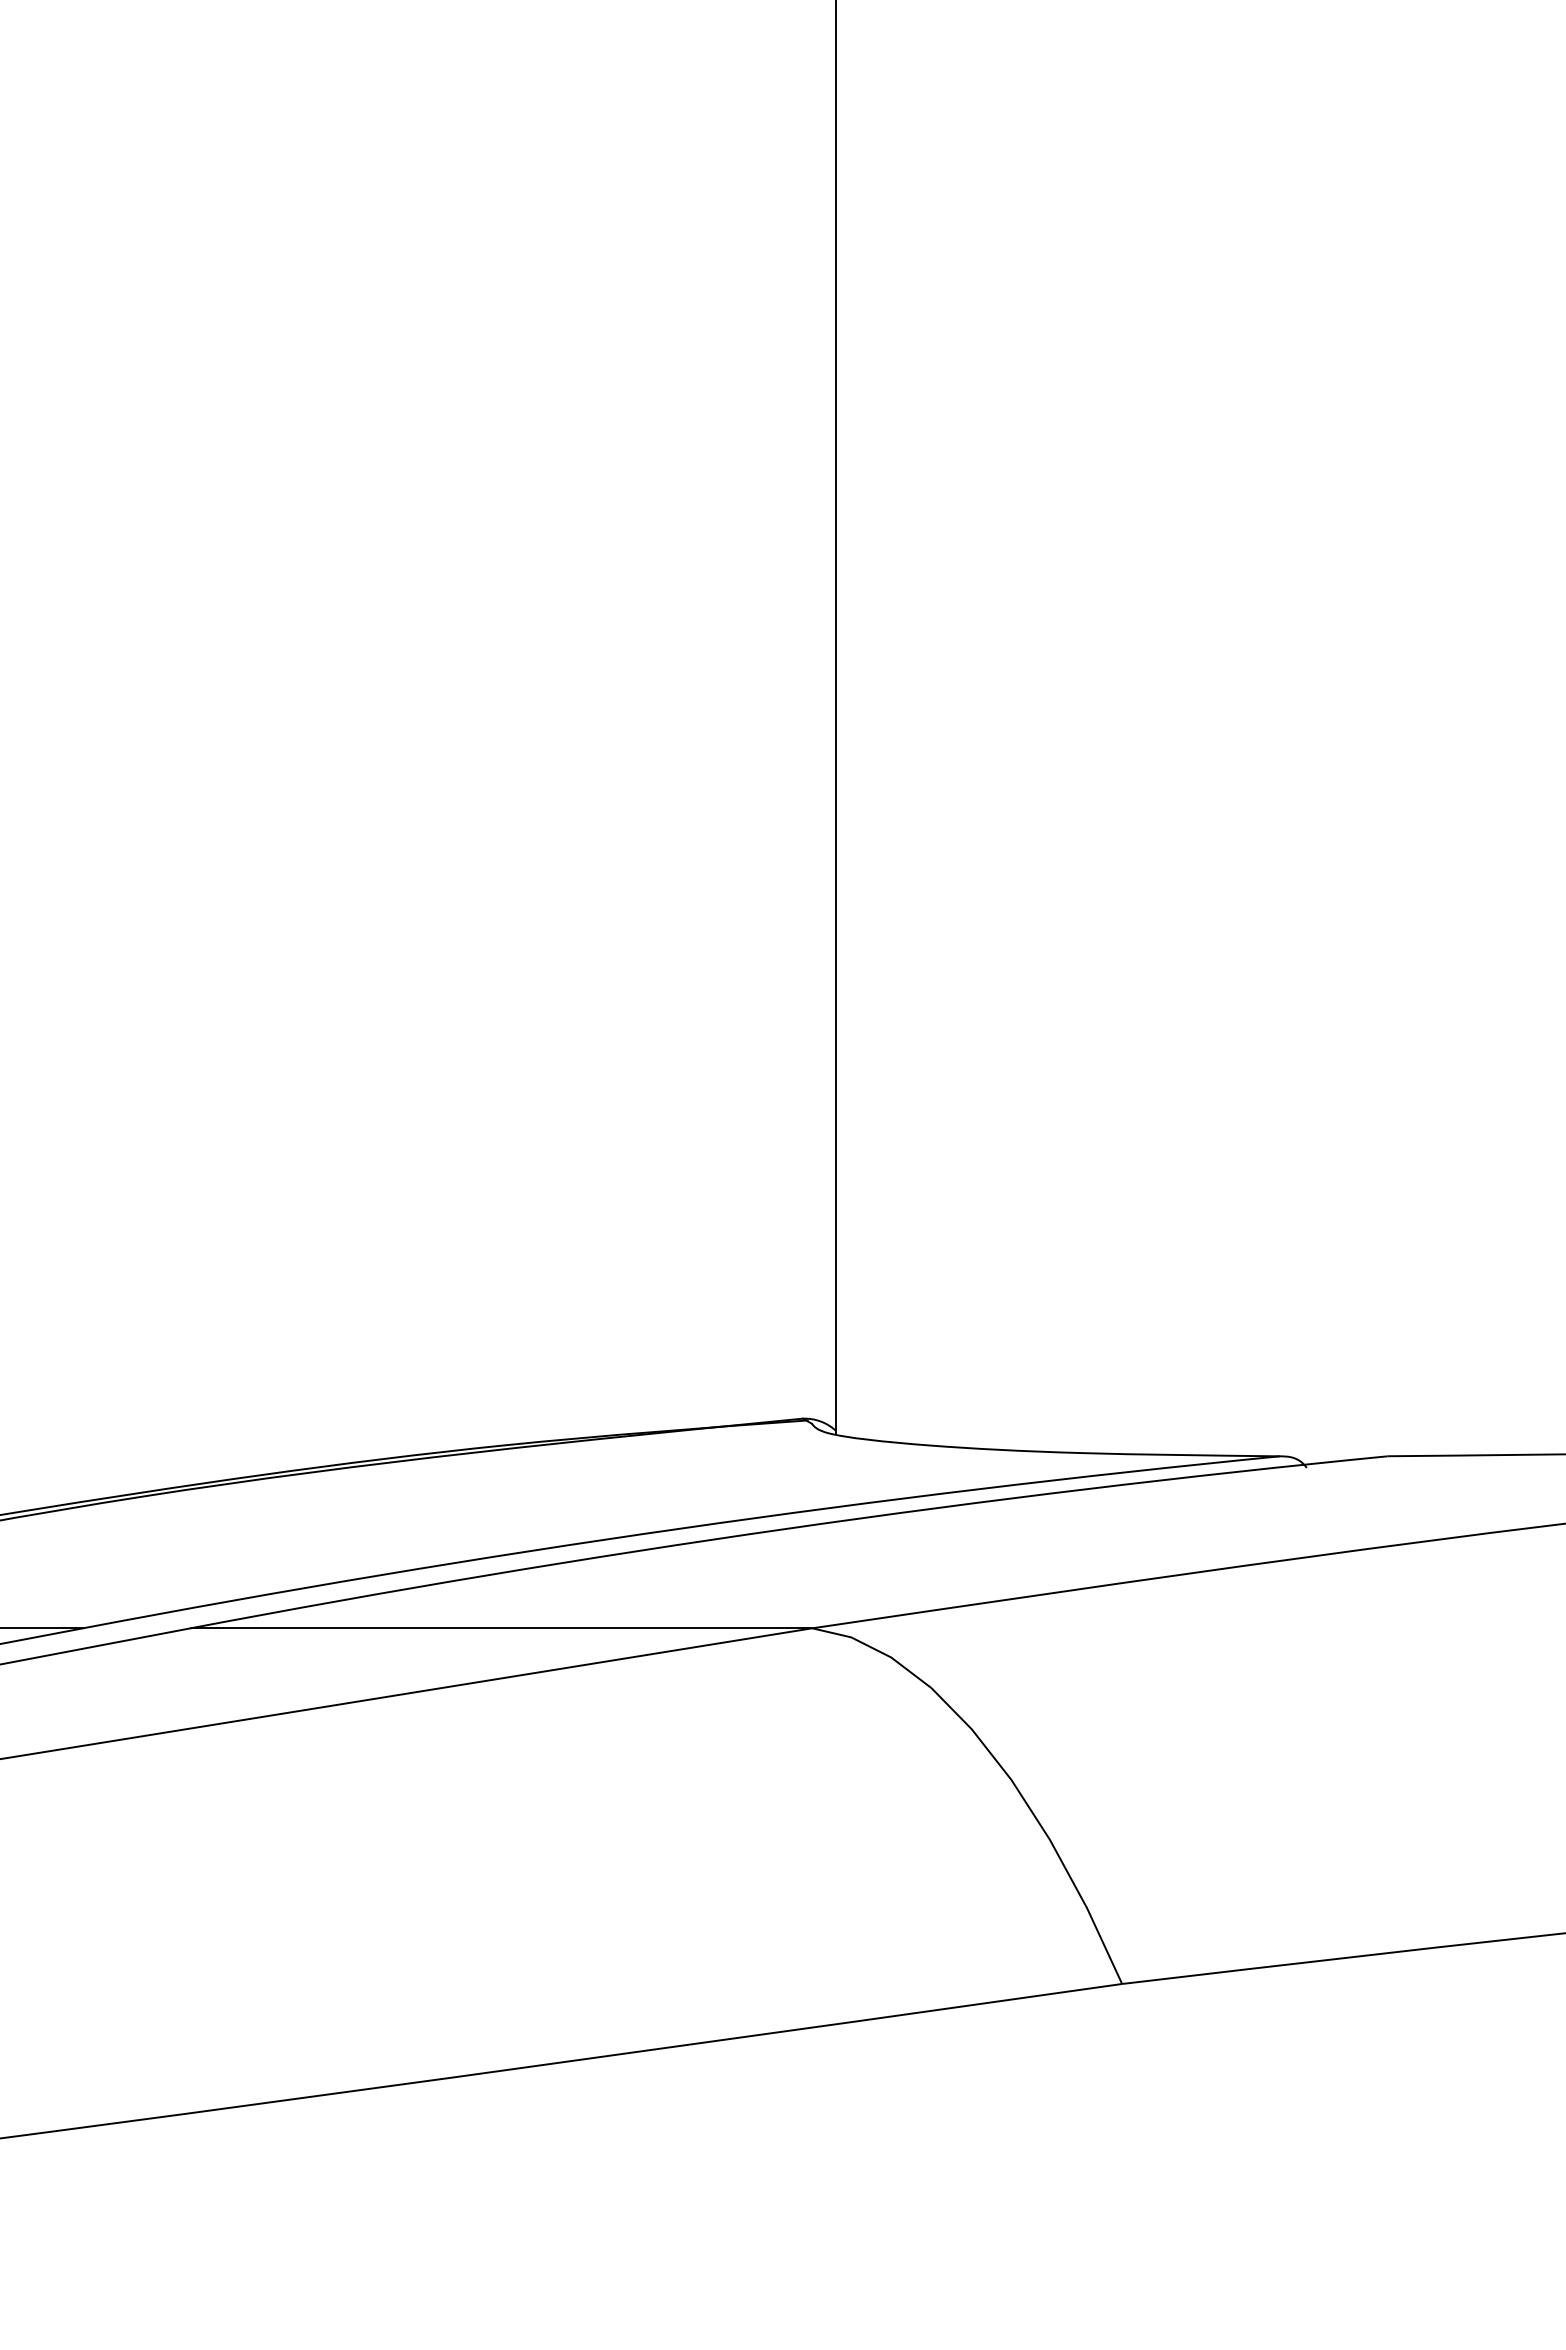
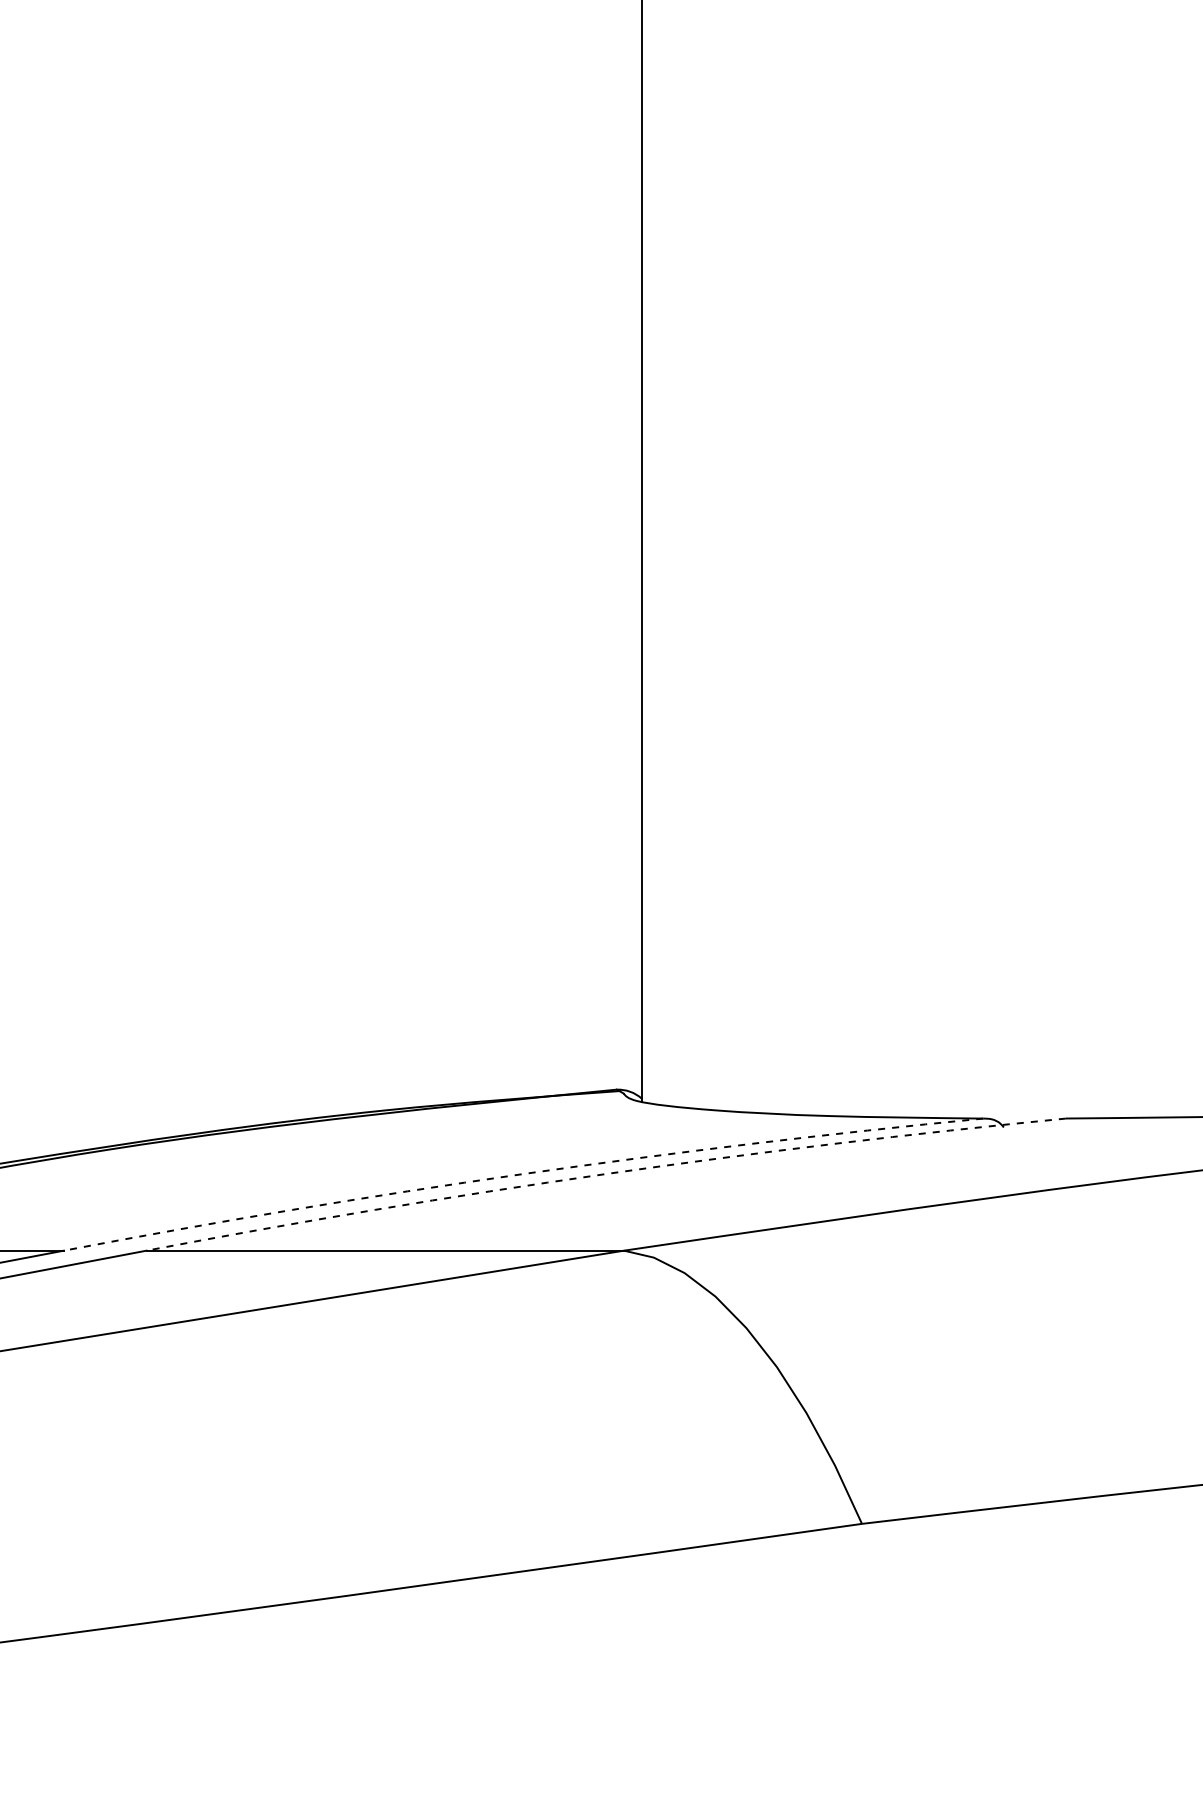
arc: (679, 1528) -> (522, 1174), solid -> dashed
arc: (787, 1528) -> (604, 1174), solid -> dashed

